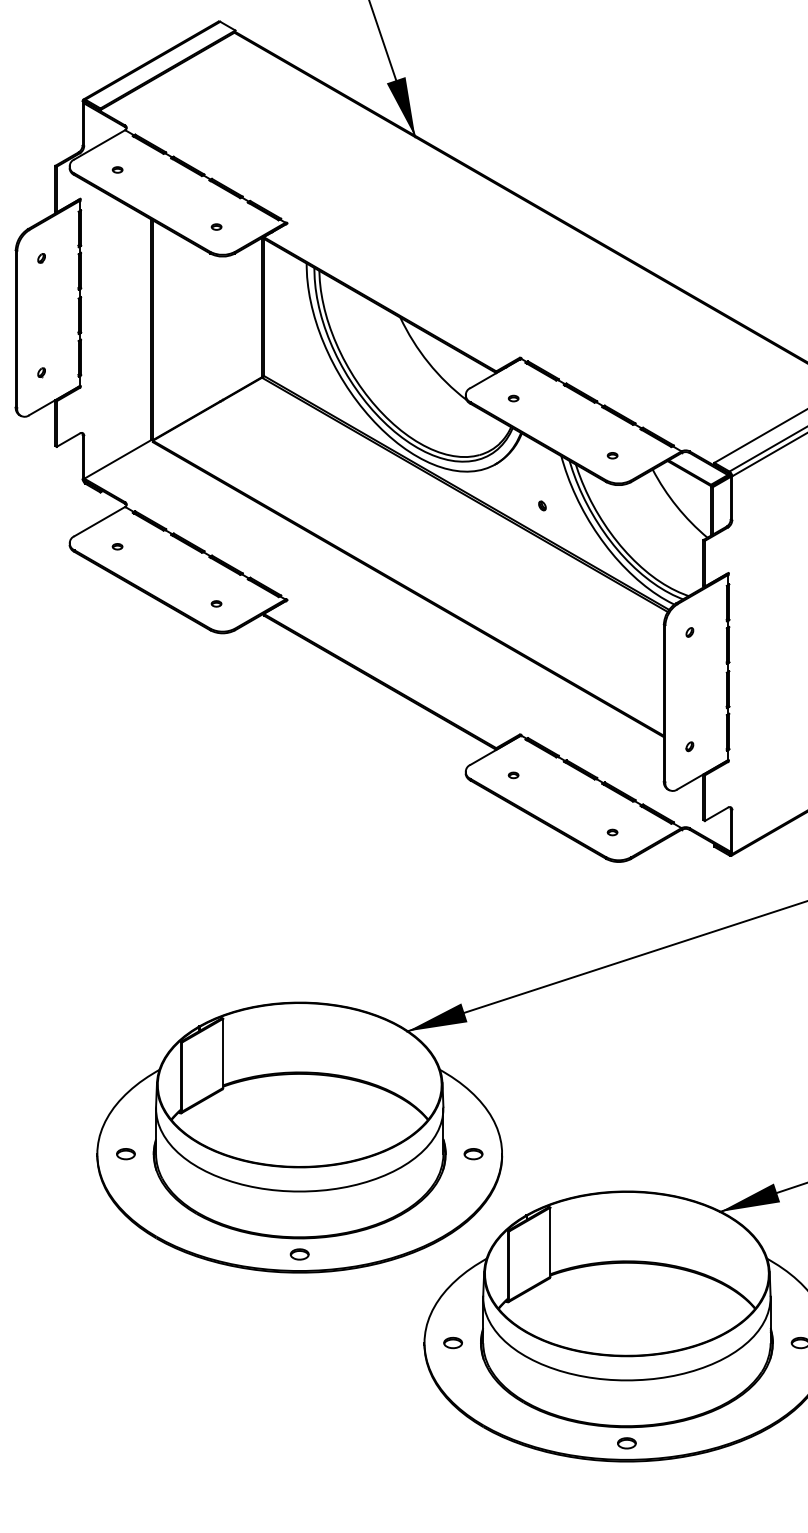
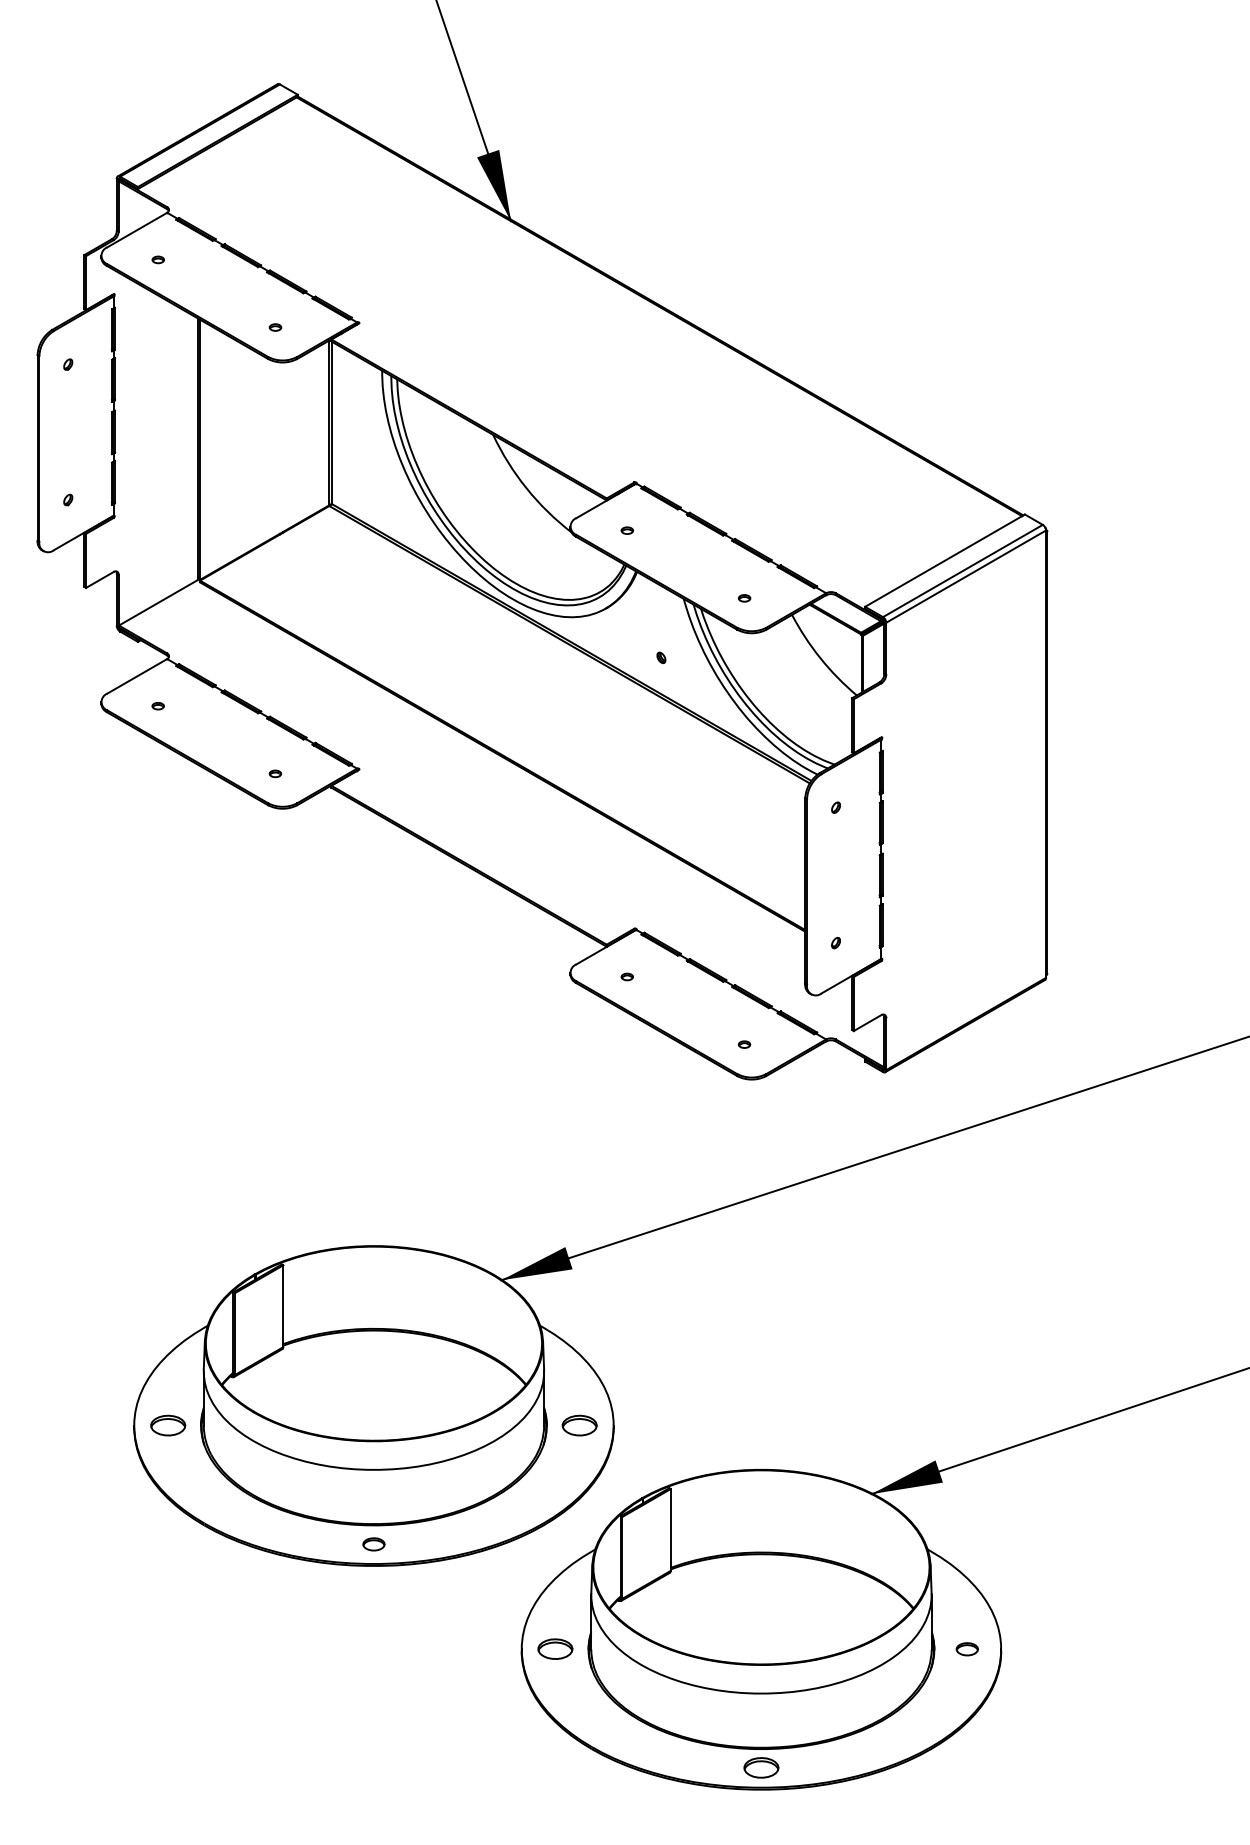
part: (125, 1154) -> (167, 1425), size x1.6
part: (473, 1154) -> (579, 1425), size x1.6
part: (453, 1343) -> (555, 1649), size x1.6
part: (626, 1443) -> (761, 1768), size x1.6

